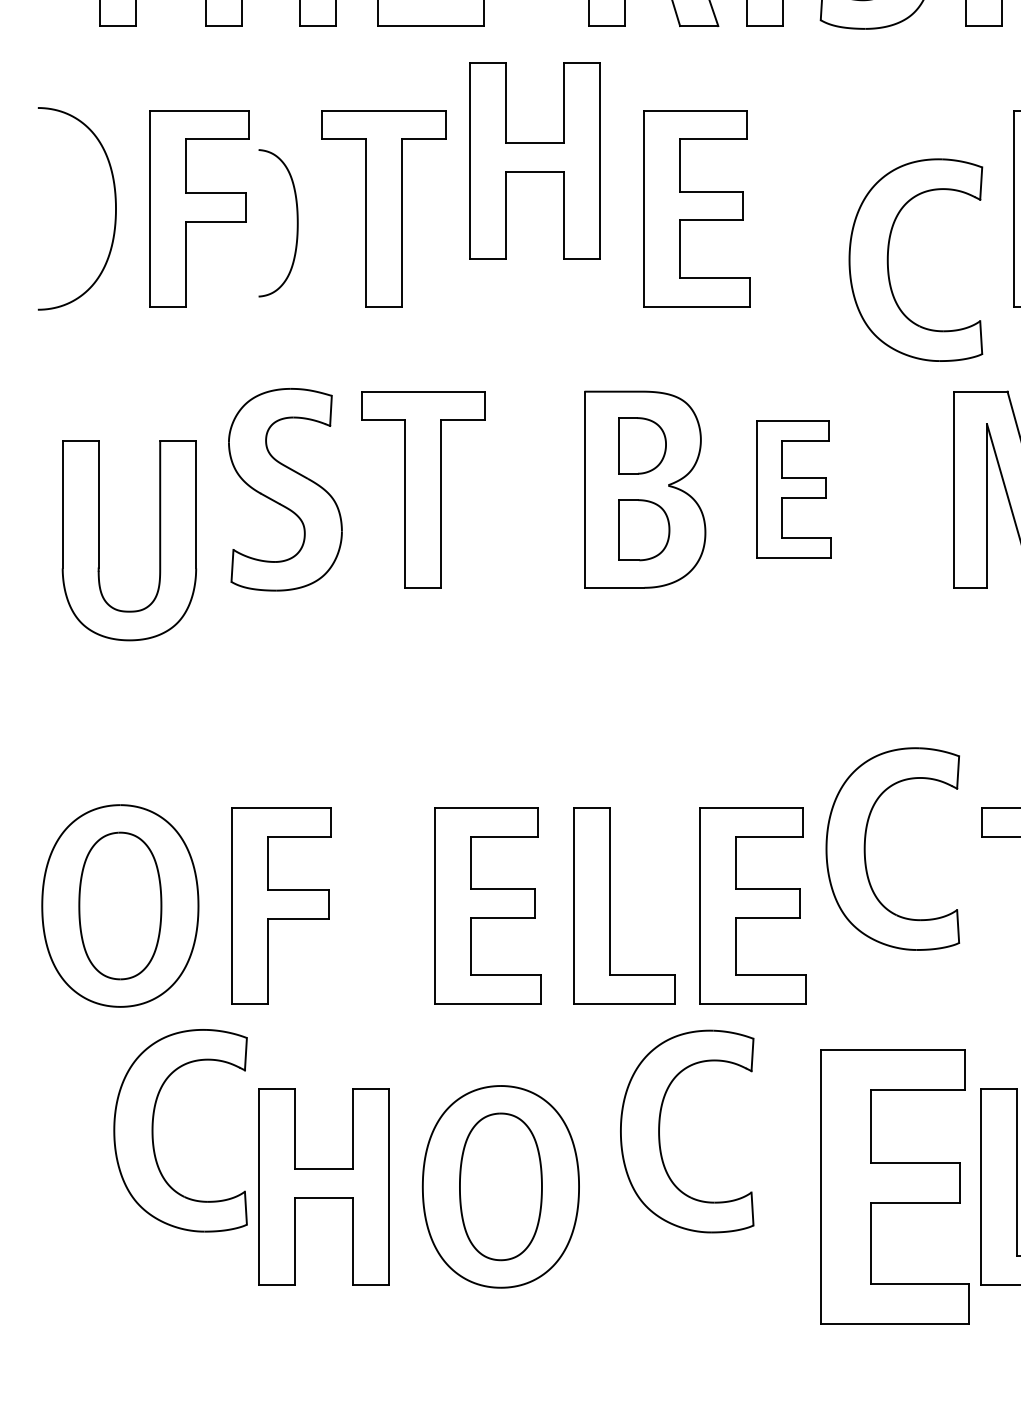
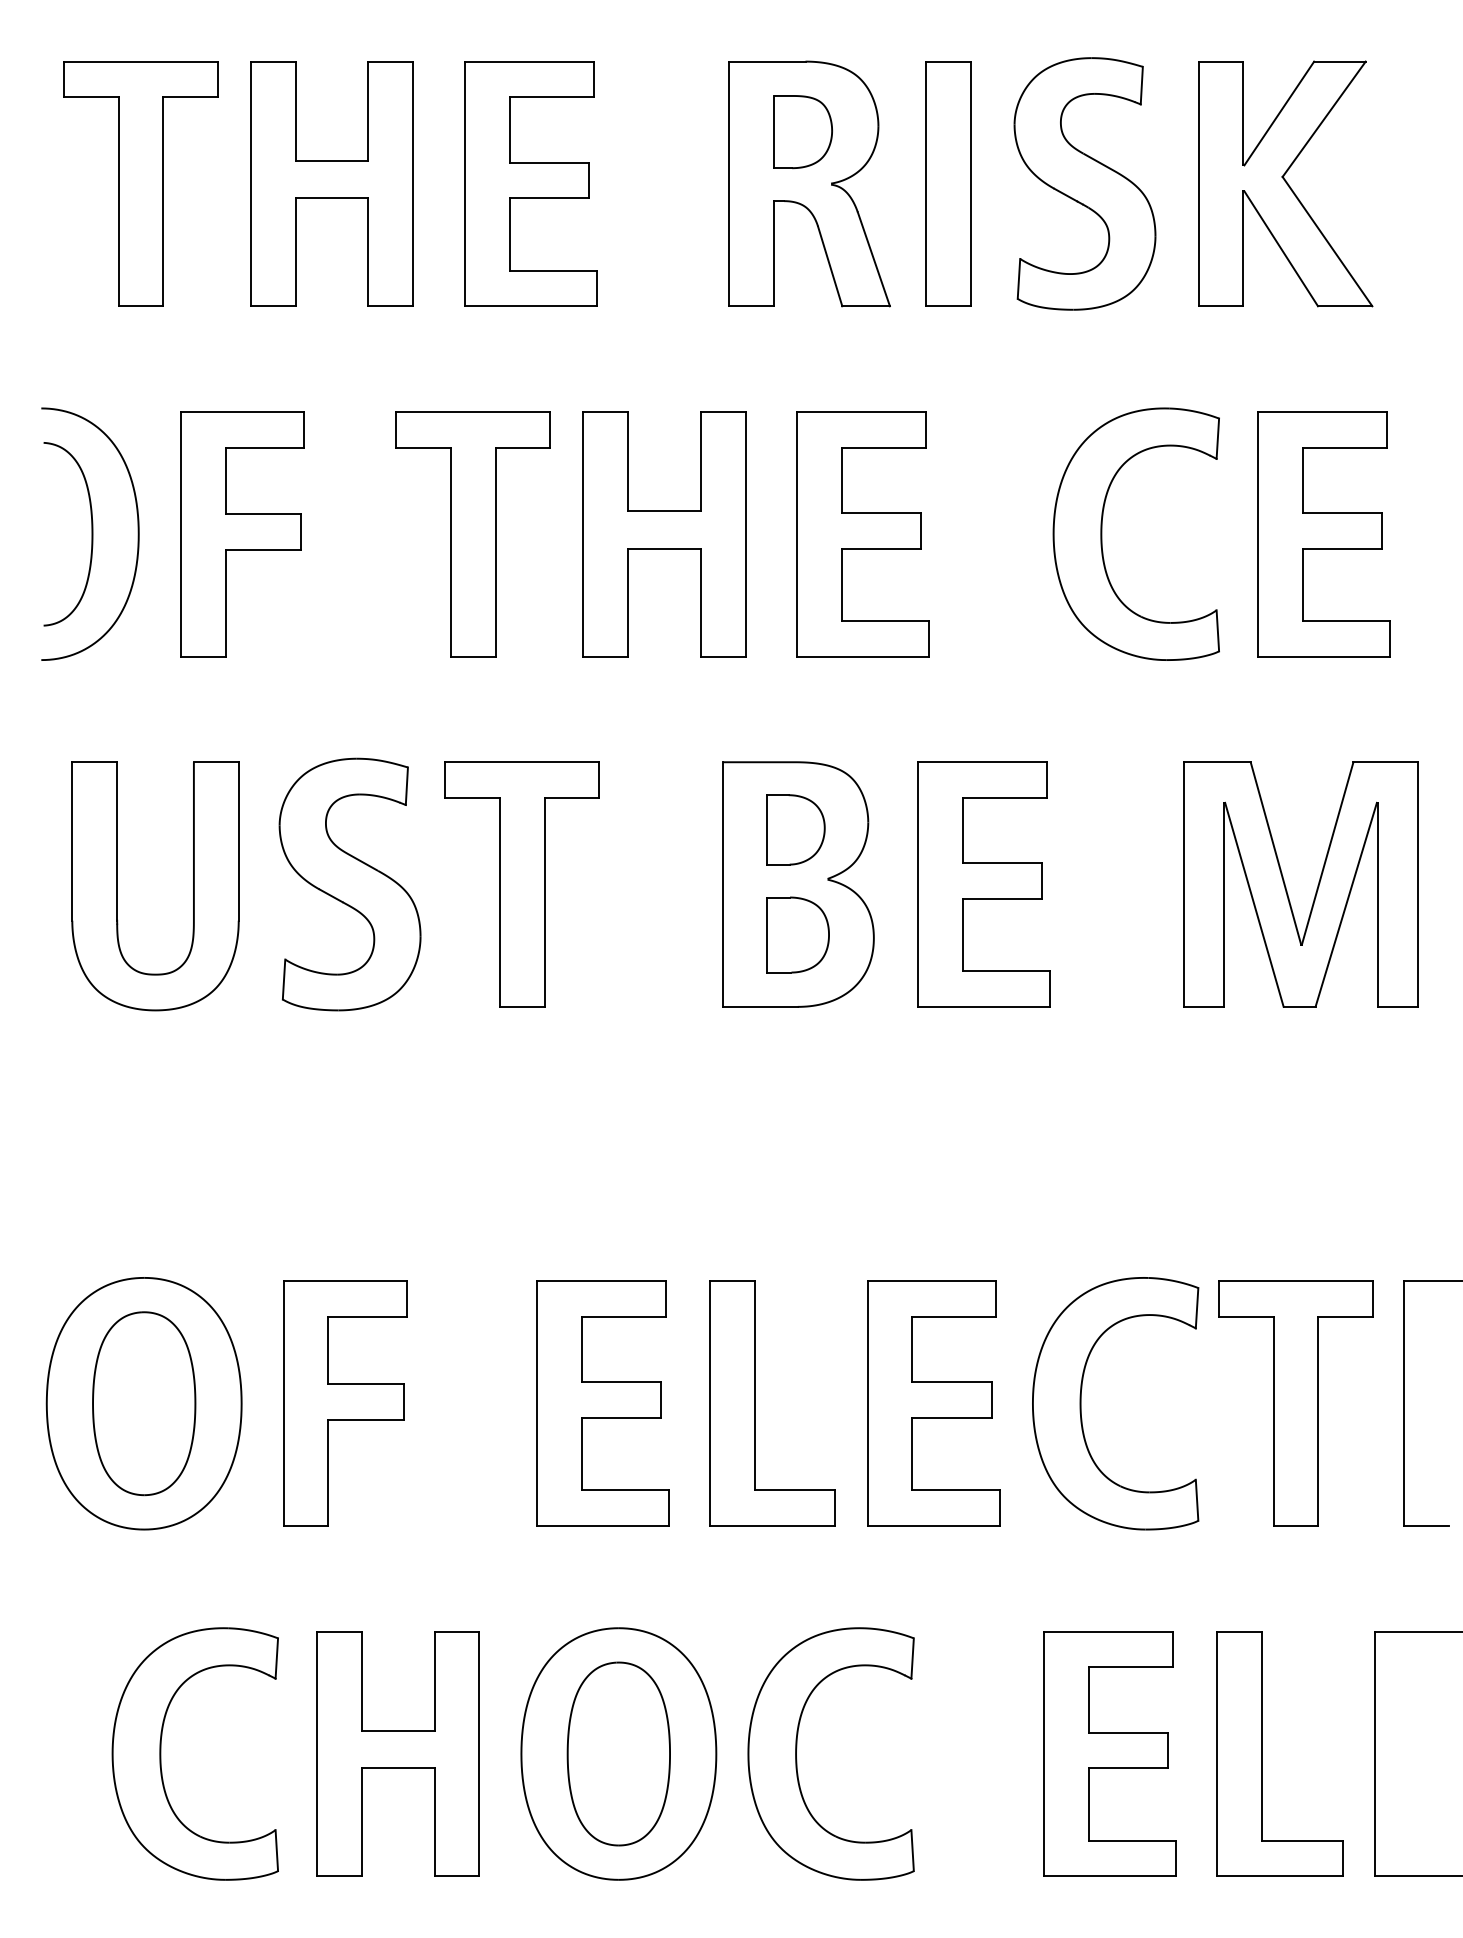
part: (535, 160) -> (664, 534), moved
curve: (296, 223) -> (91, 534), moved
part: (888, 259) -> (1102, 533), moved
part: (793, 489) -> (983, 884), size x1.43
part: (98, 541) -> (117, 886), moved
part: (865, 848) -> (1081, 1403), moved
part: (660, 1127) -> (797, 1748), moved
part: (153, 1130) -> (161, 1753), moved
part: (894, 1186) -> (1109, 1753), size x0.71

